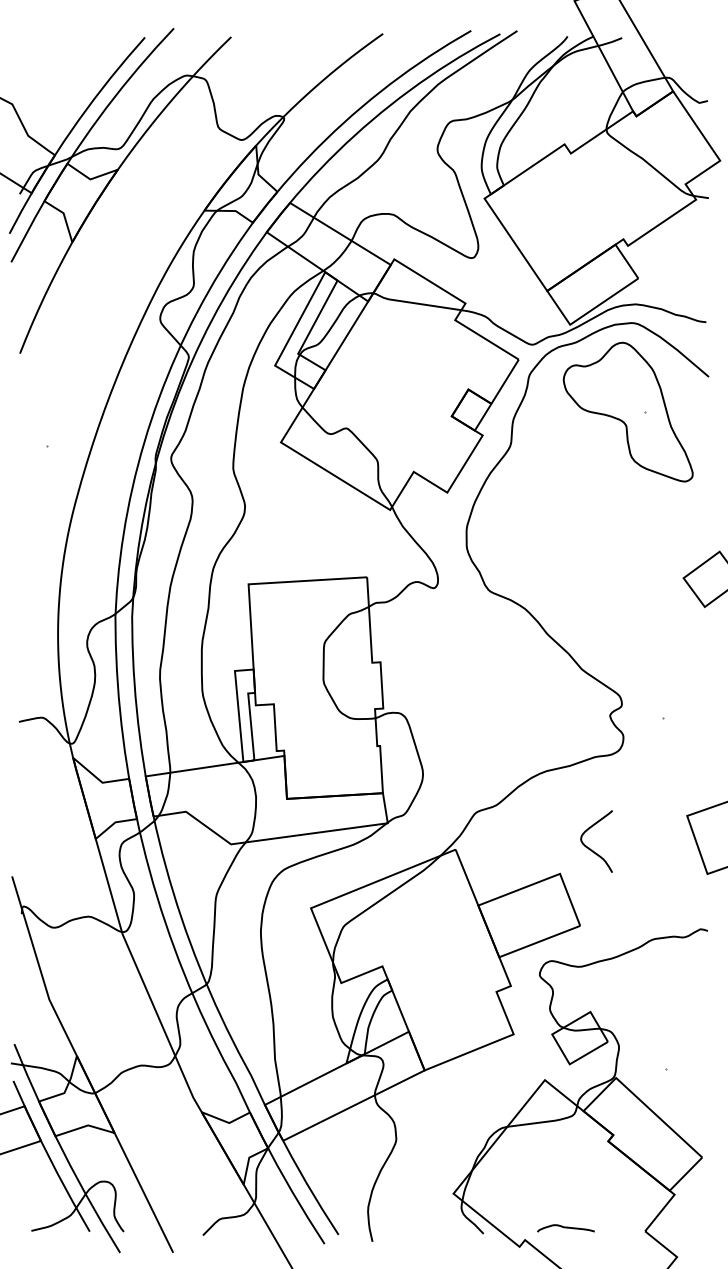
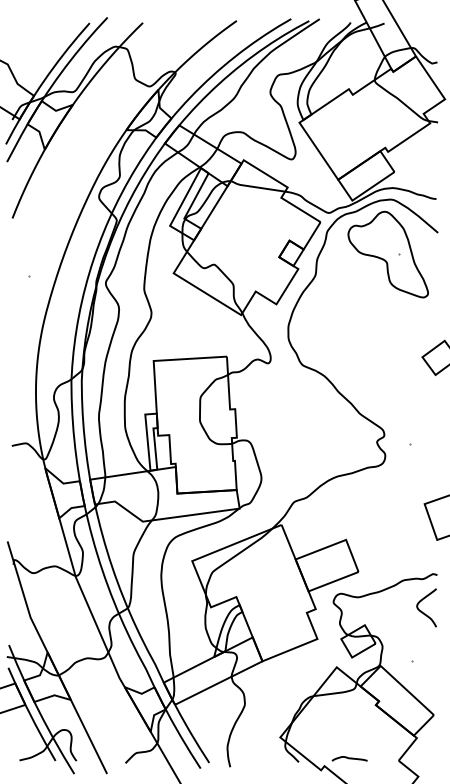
curve: (593, 848) -> (424, 612), moved

